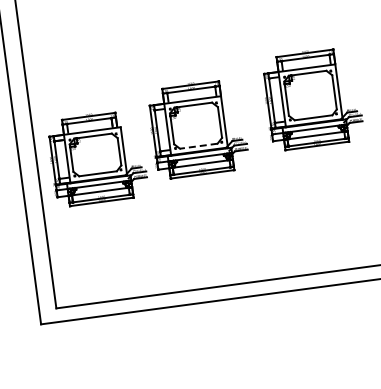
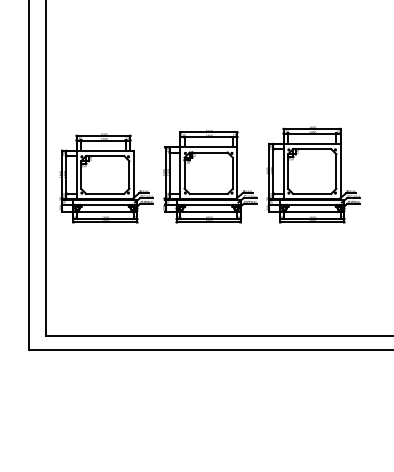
part: (312, 98) -> (313, 174), moved
line: (198, 145) -> (208, 193), dashed -> solid
part: (97, 158) -> (106, 178), moved

